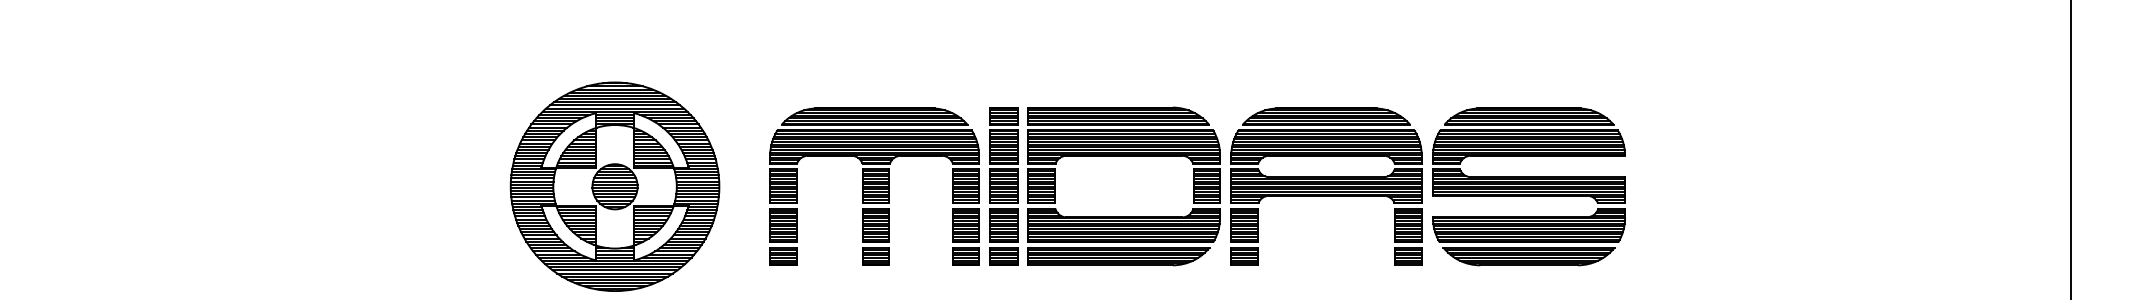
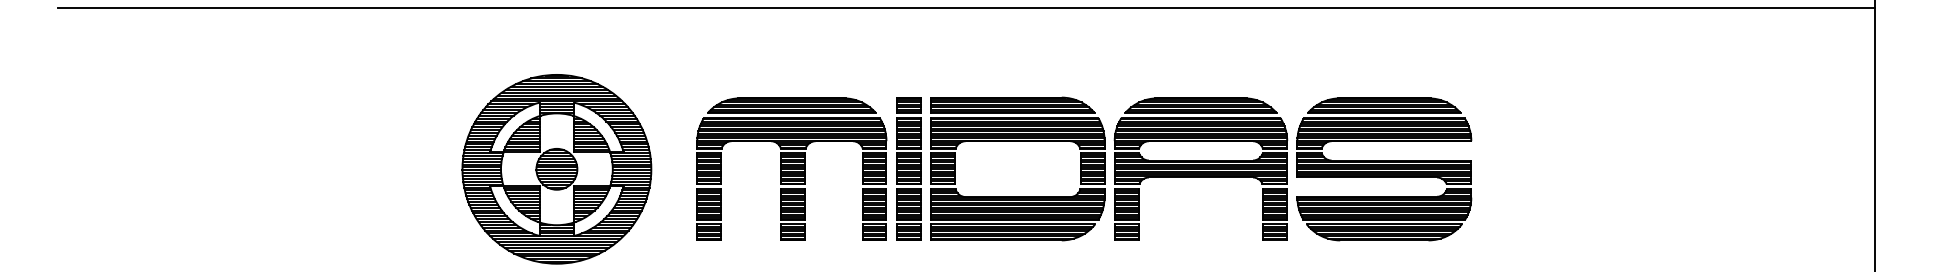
line: (1067, 9) -> (966, 8), added

